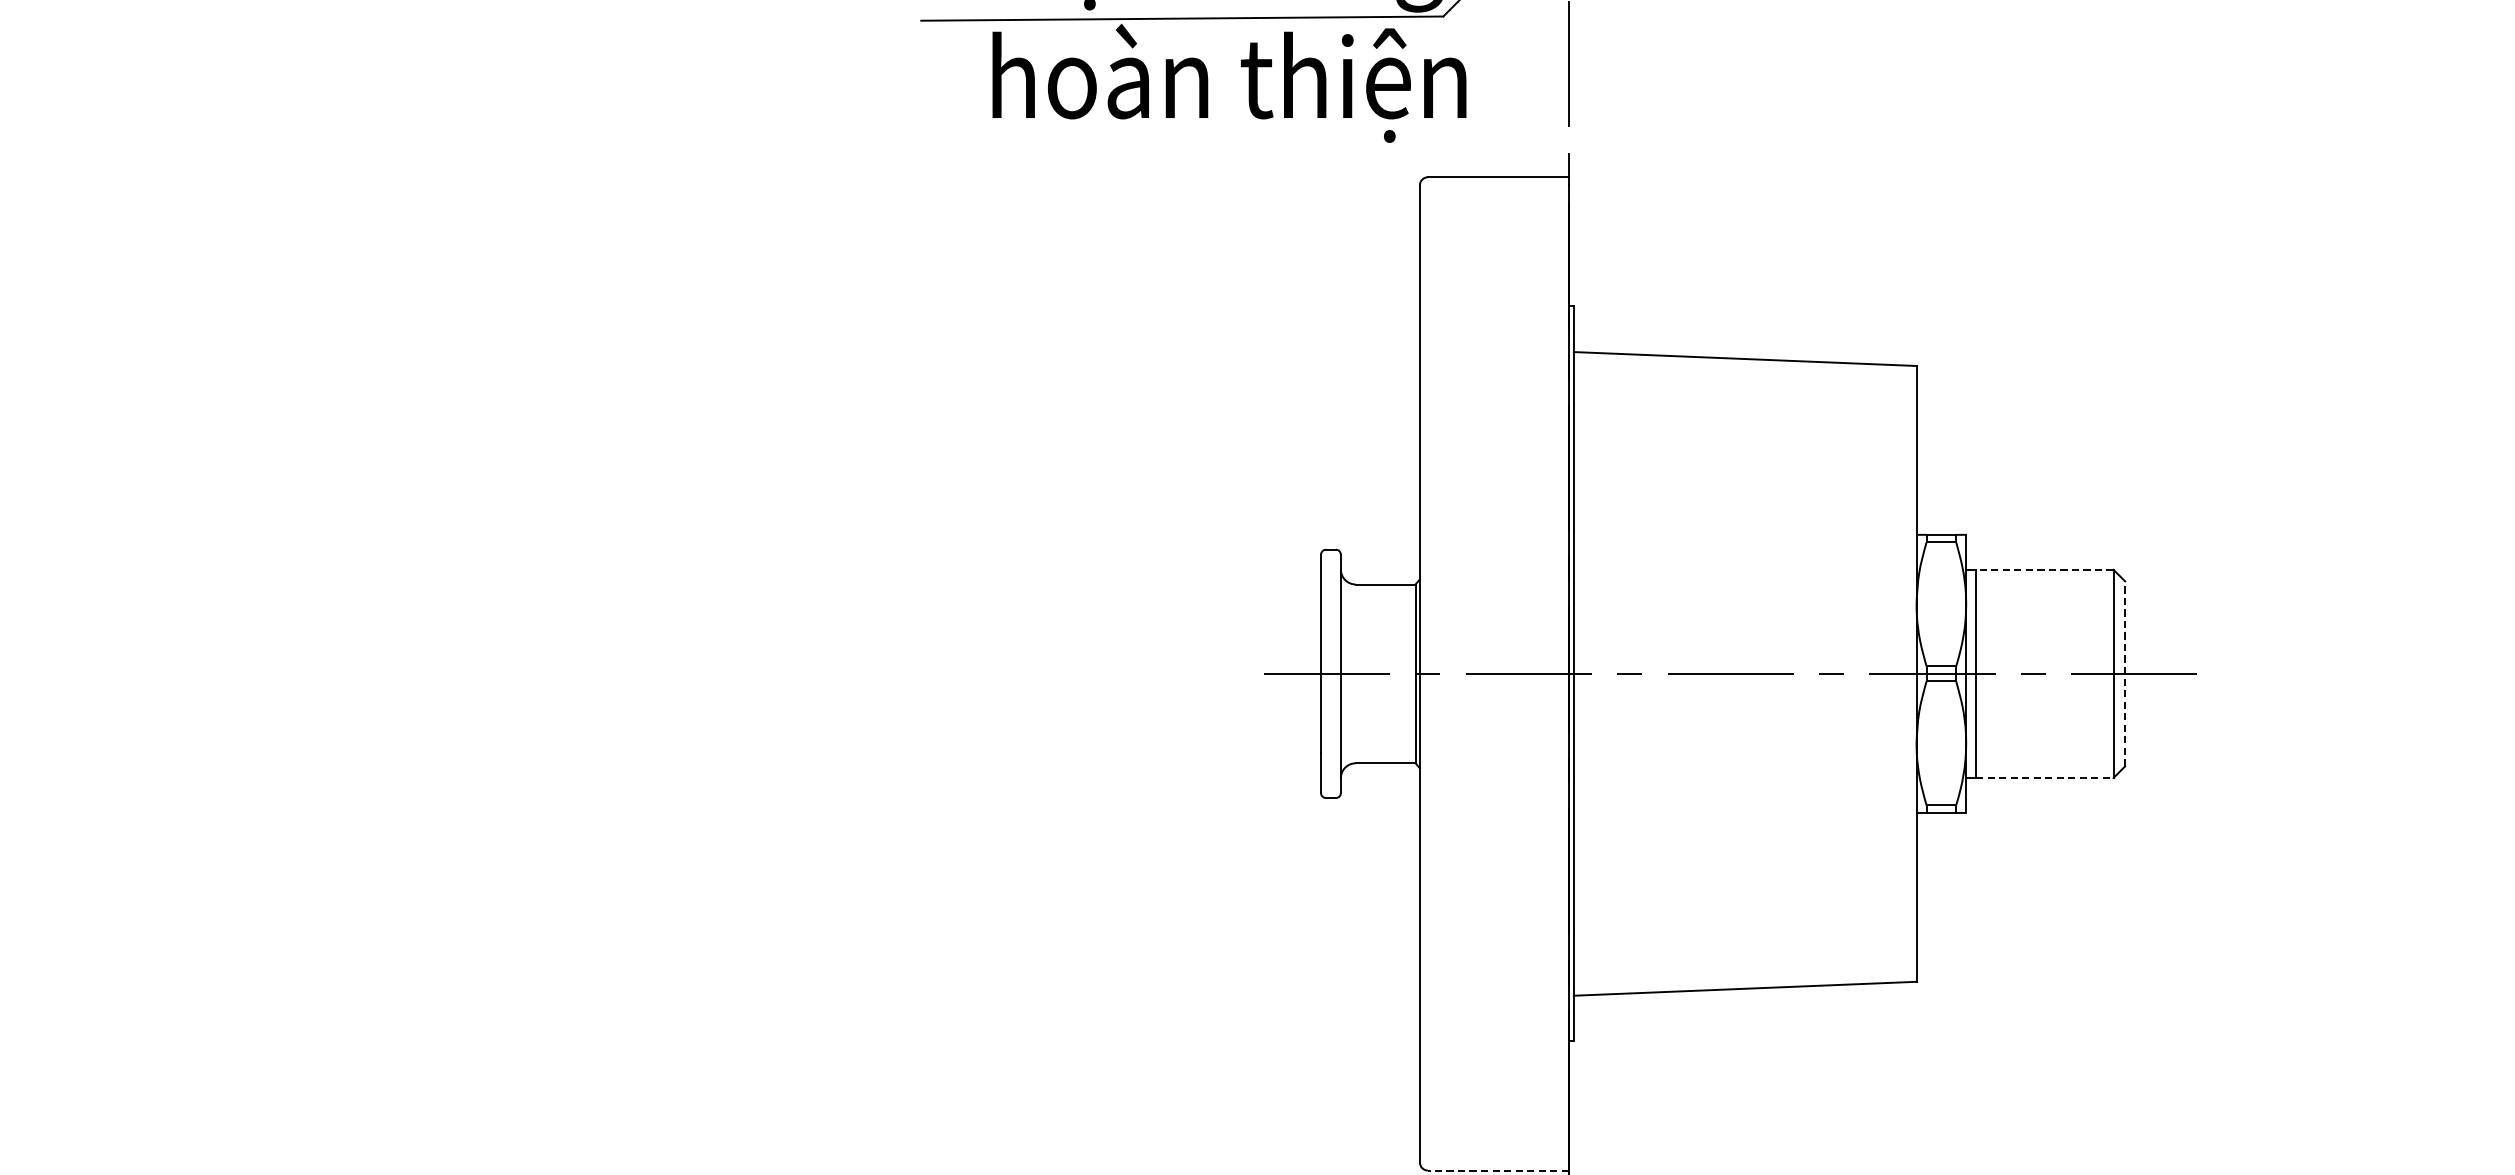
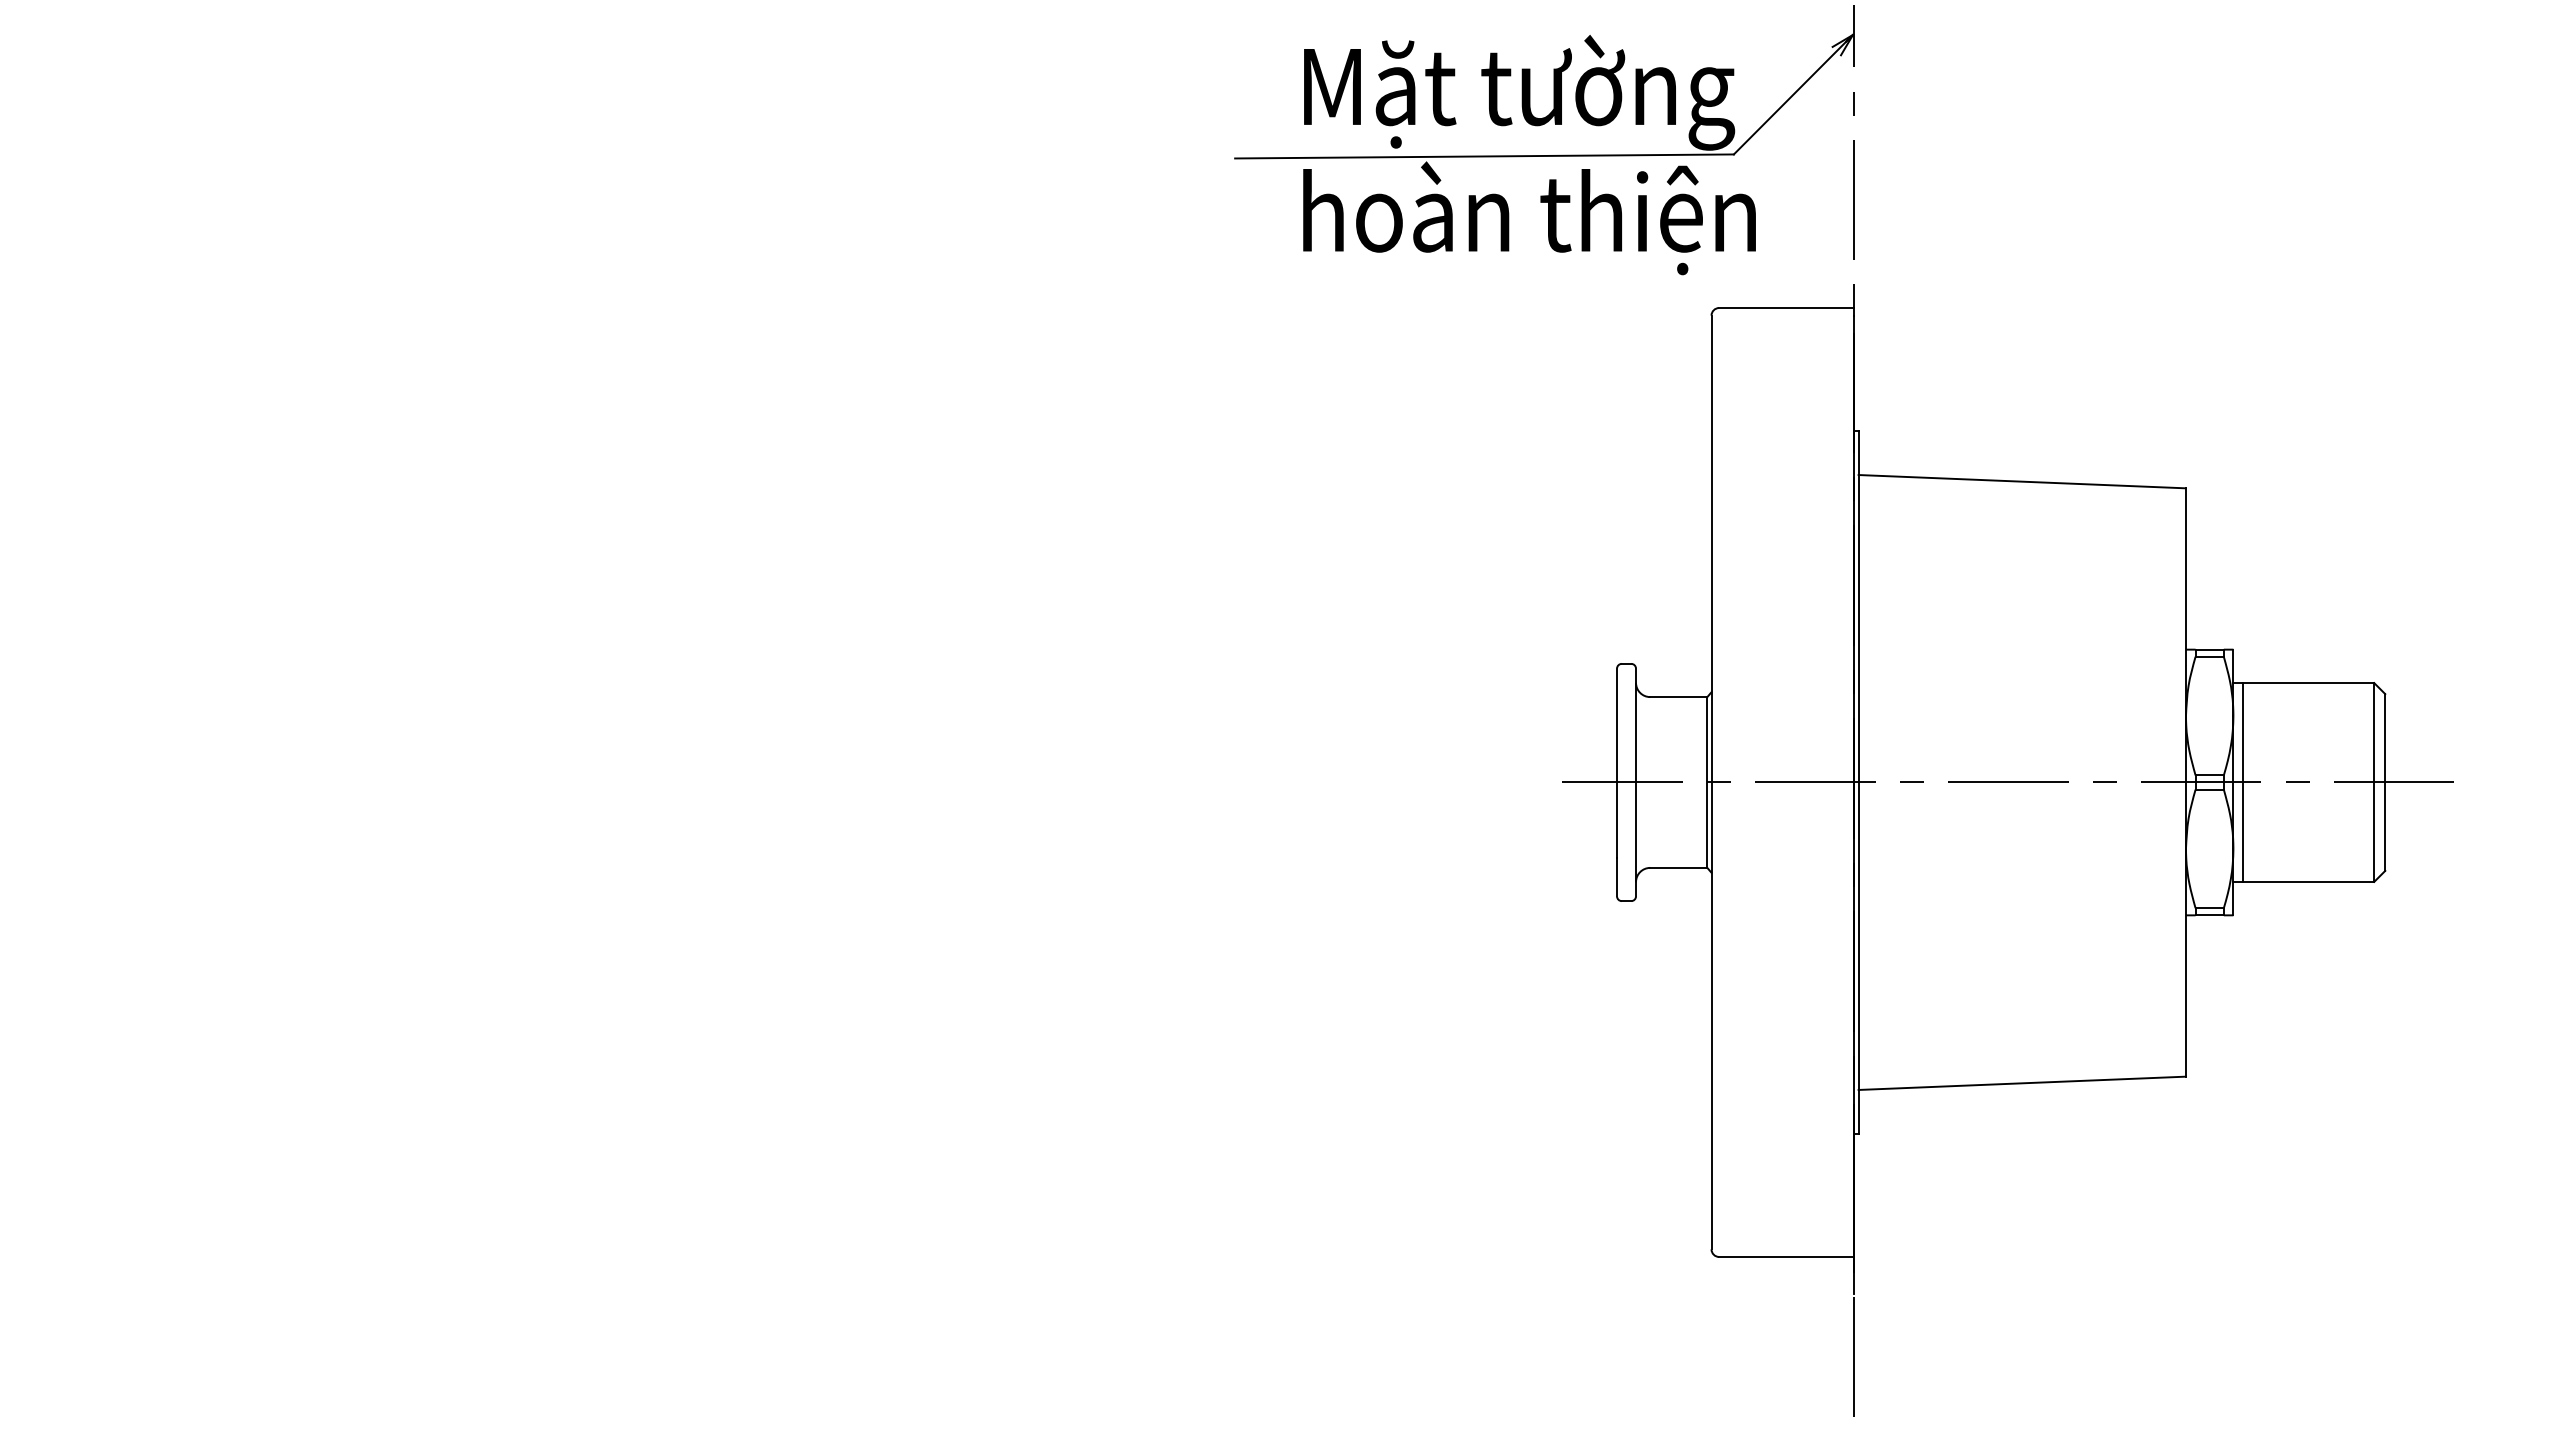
line: (2044, 570) -> (2308, 683), dashed -> solid
line: (2125, 673) -> (2385, 782), dashed -> solid
line: (2044, 777) -> (2308, 881), dashed -> solid
line: (1497, 1170) -> (1785, 1256), dashed -> solid

